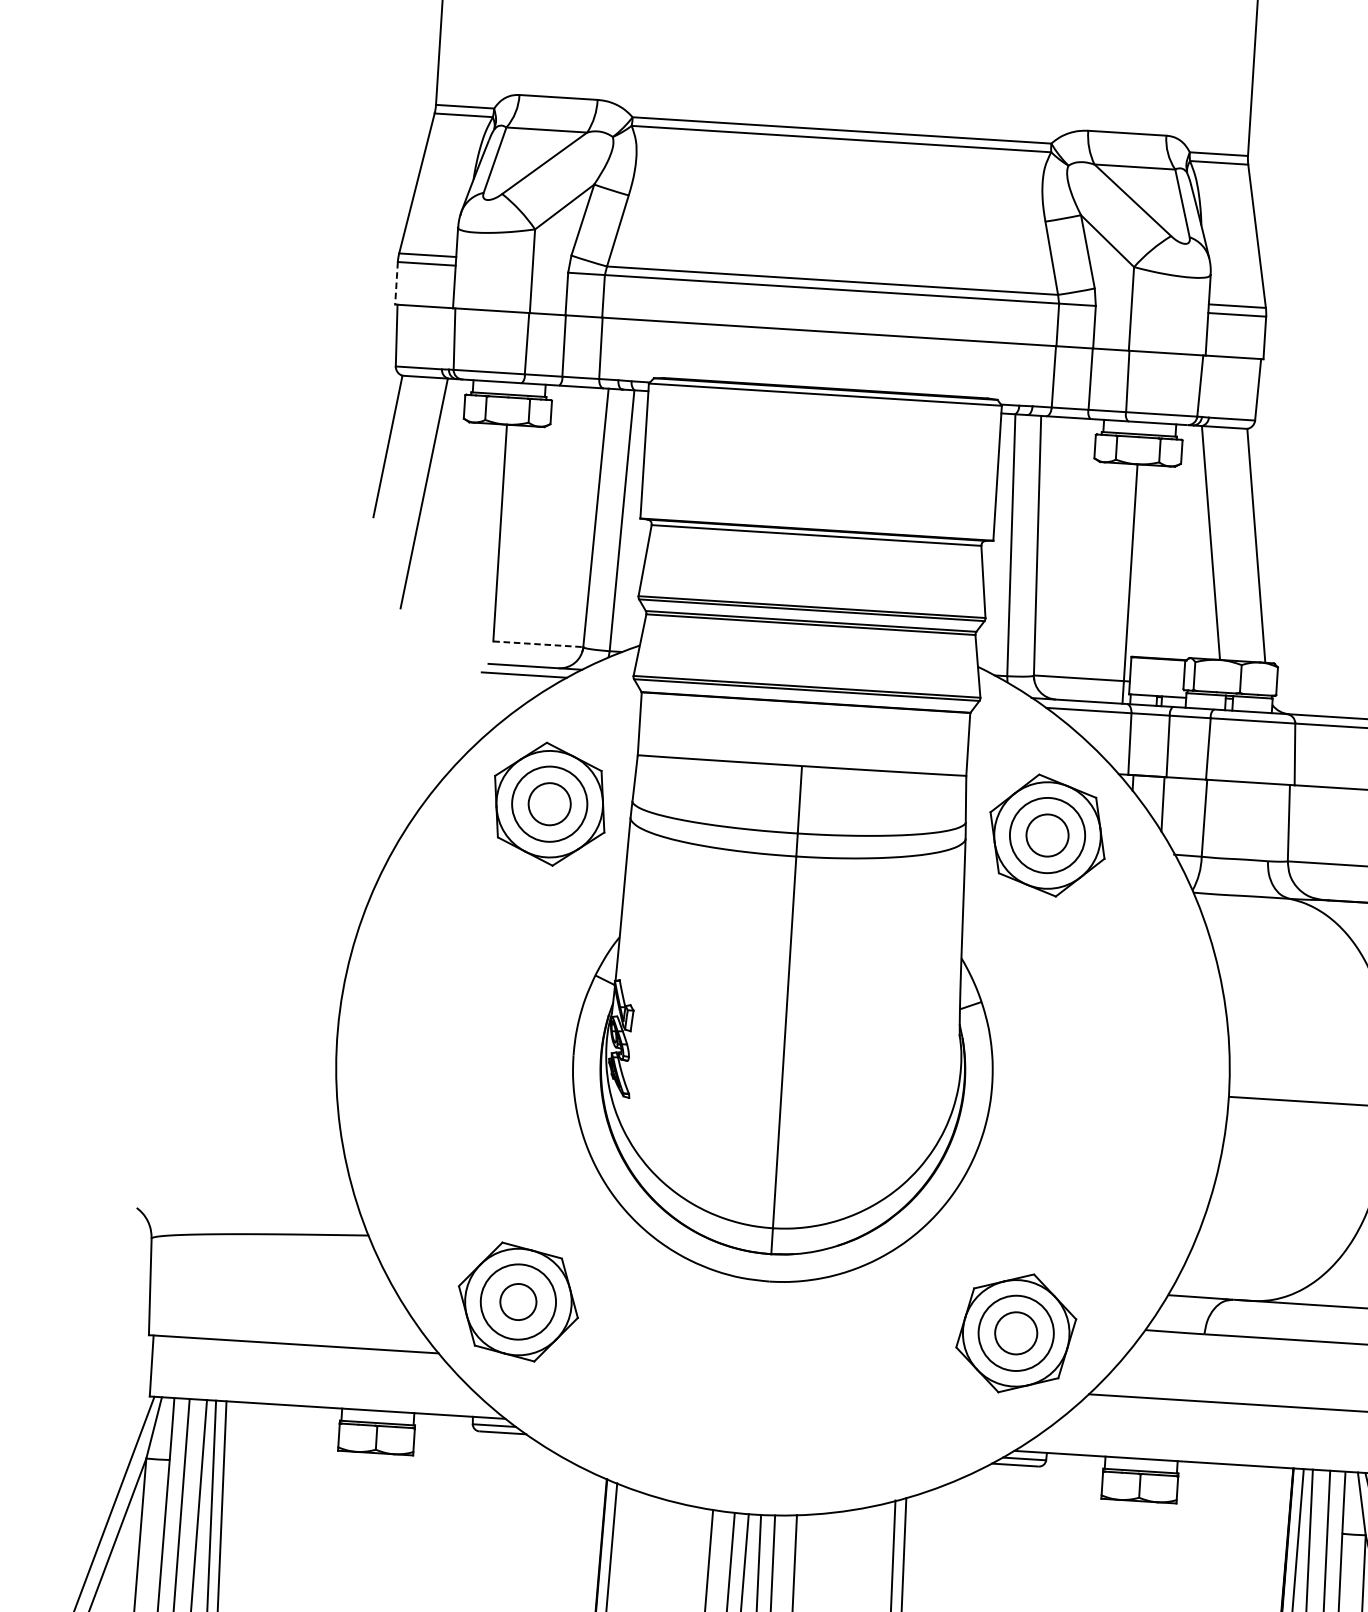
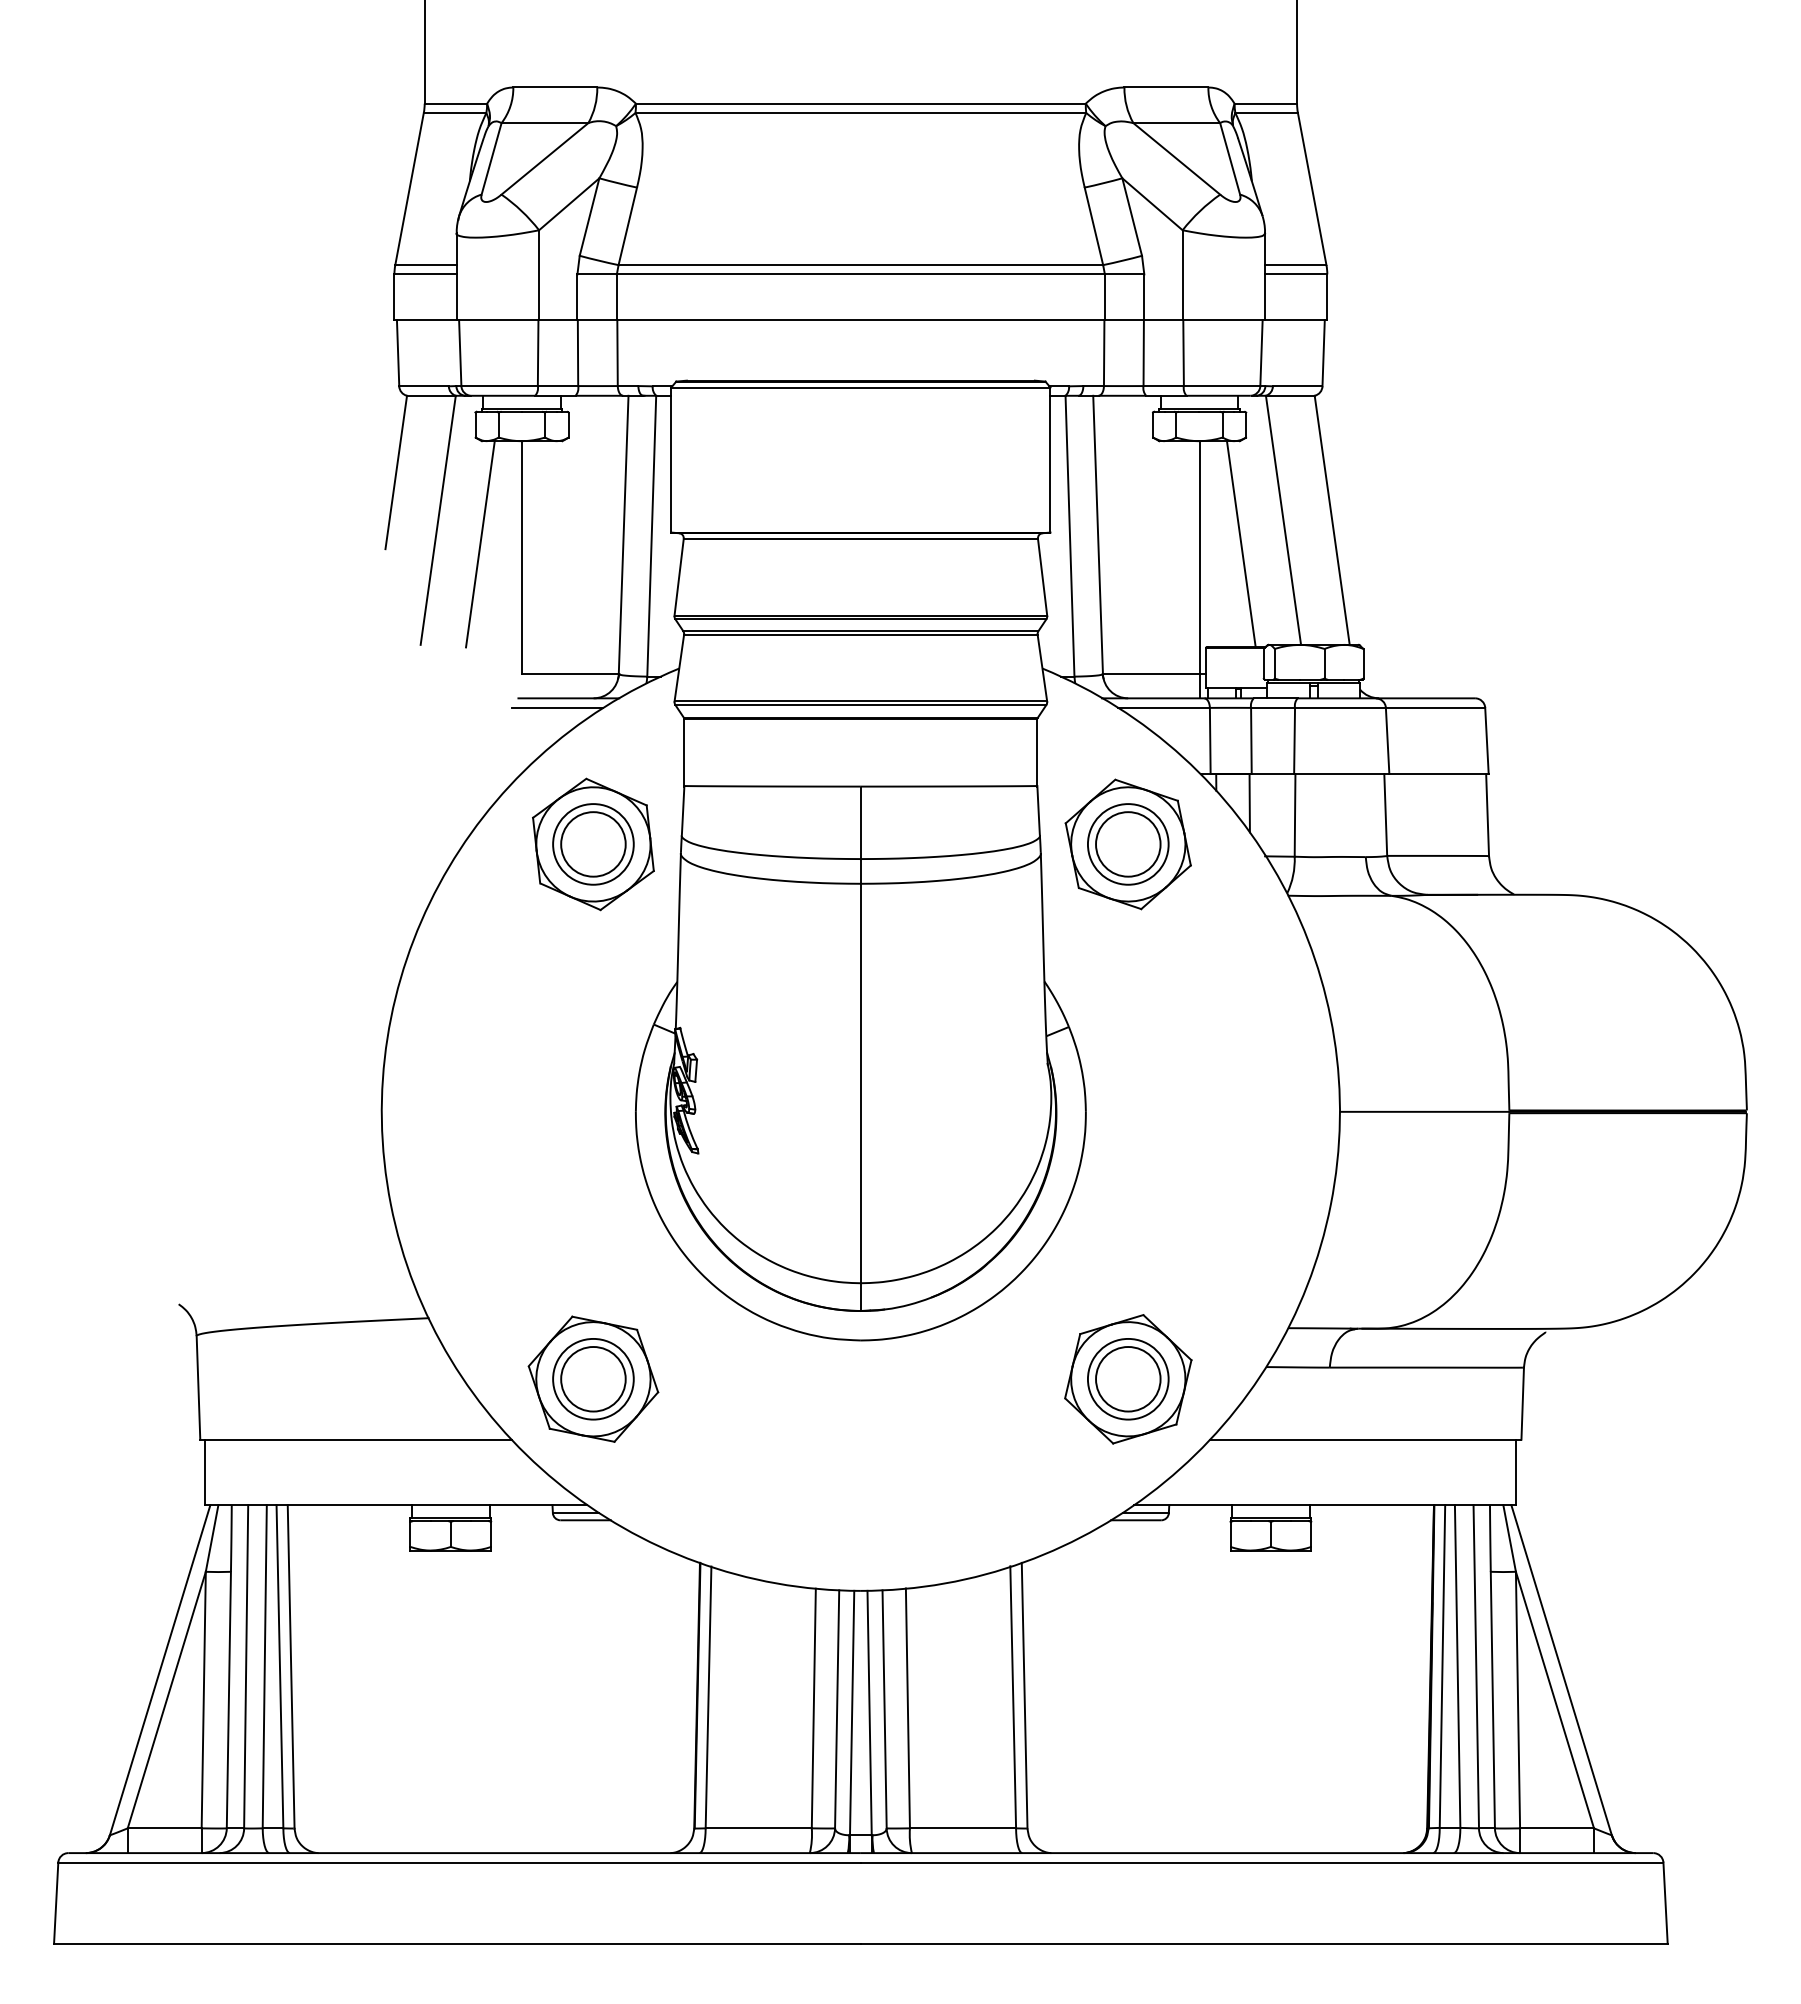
line: (396, 283) -> (394, 297), dashed -> solid
line: (462, 518) -> (480, 544), added
line: (1169, 562) -> (1240, 544), added
line: (538, 644) -> (570, 674), dashed -> solid
circle: (549, 804) -> (593, 844), size x1.43
circle: (1047, 835) -> (1128, 844), size x1.43
circle: (518, 1302) -> (593, 1379), size x1.67
circle: (1016, 1333) -> (1128, 1379), size x1.43

